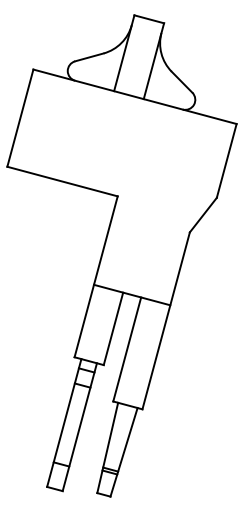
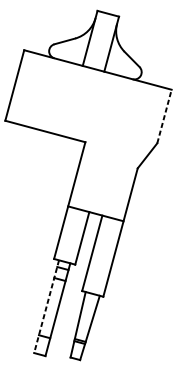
line: (226, 160) -> (164, 116), solid -> dashed
line: (64, 423) -> (46, 307), solid -> dashed

